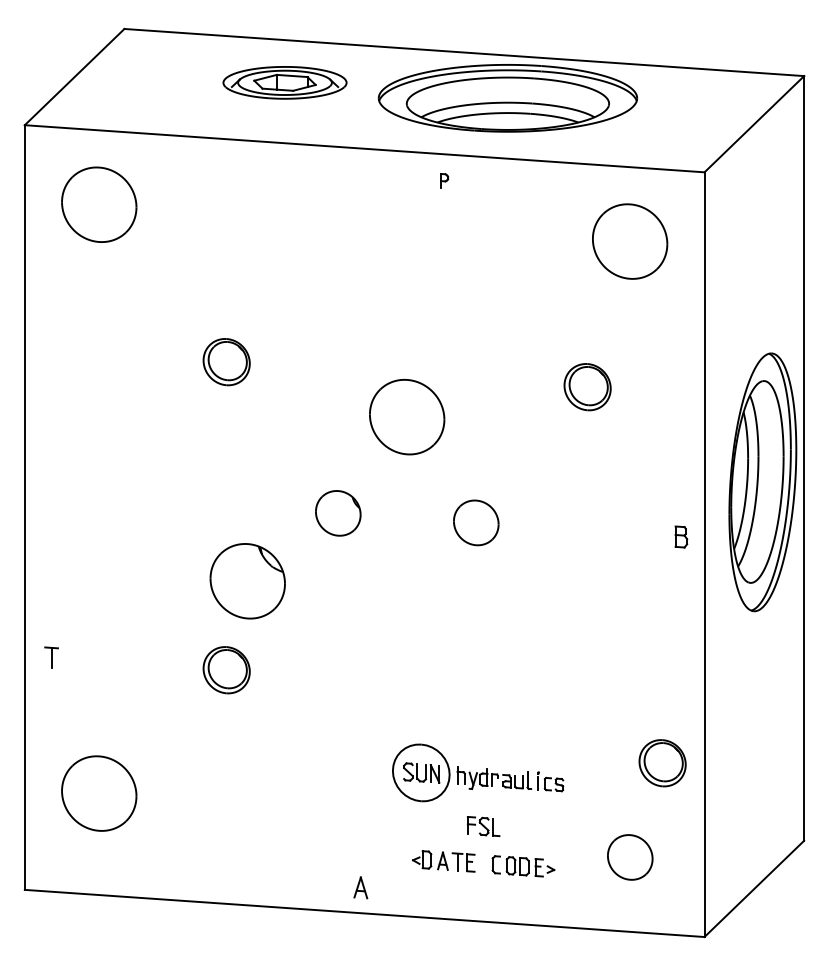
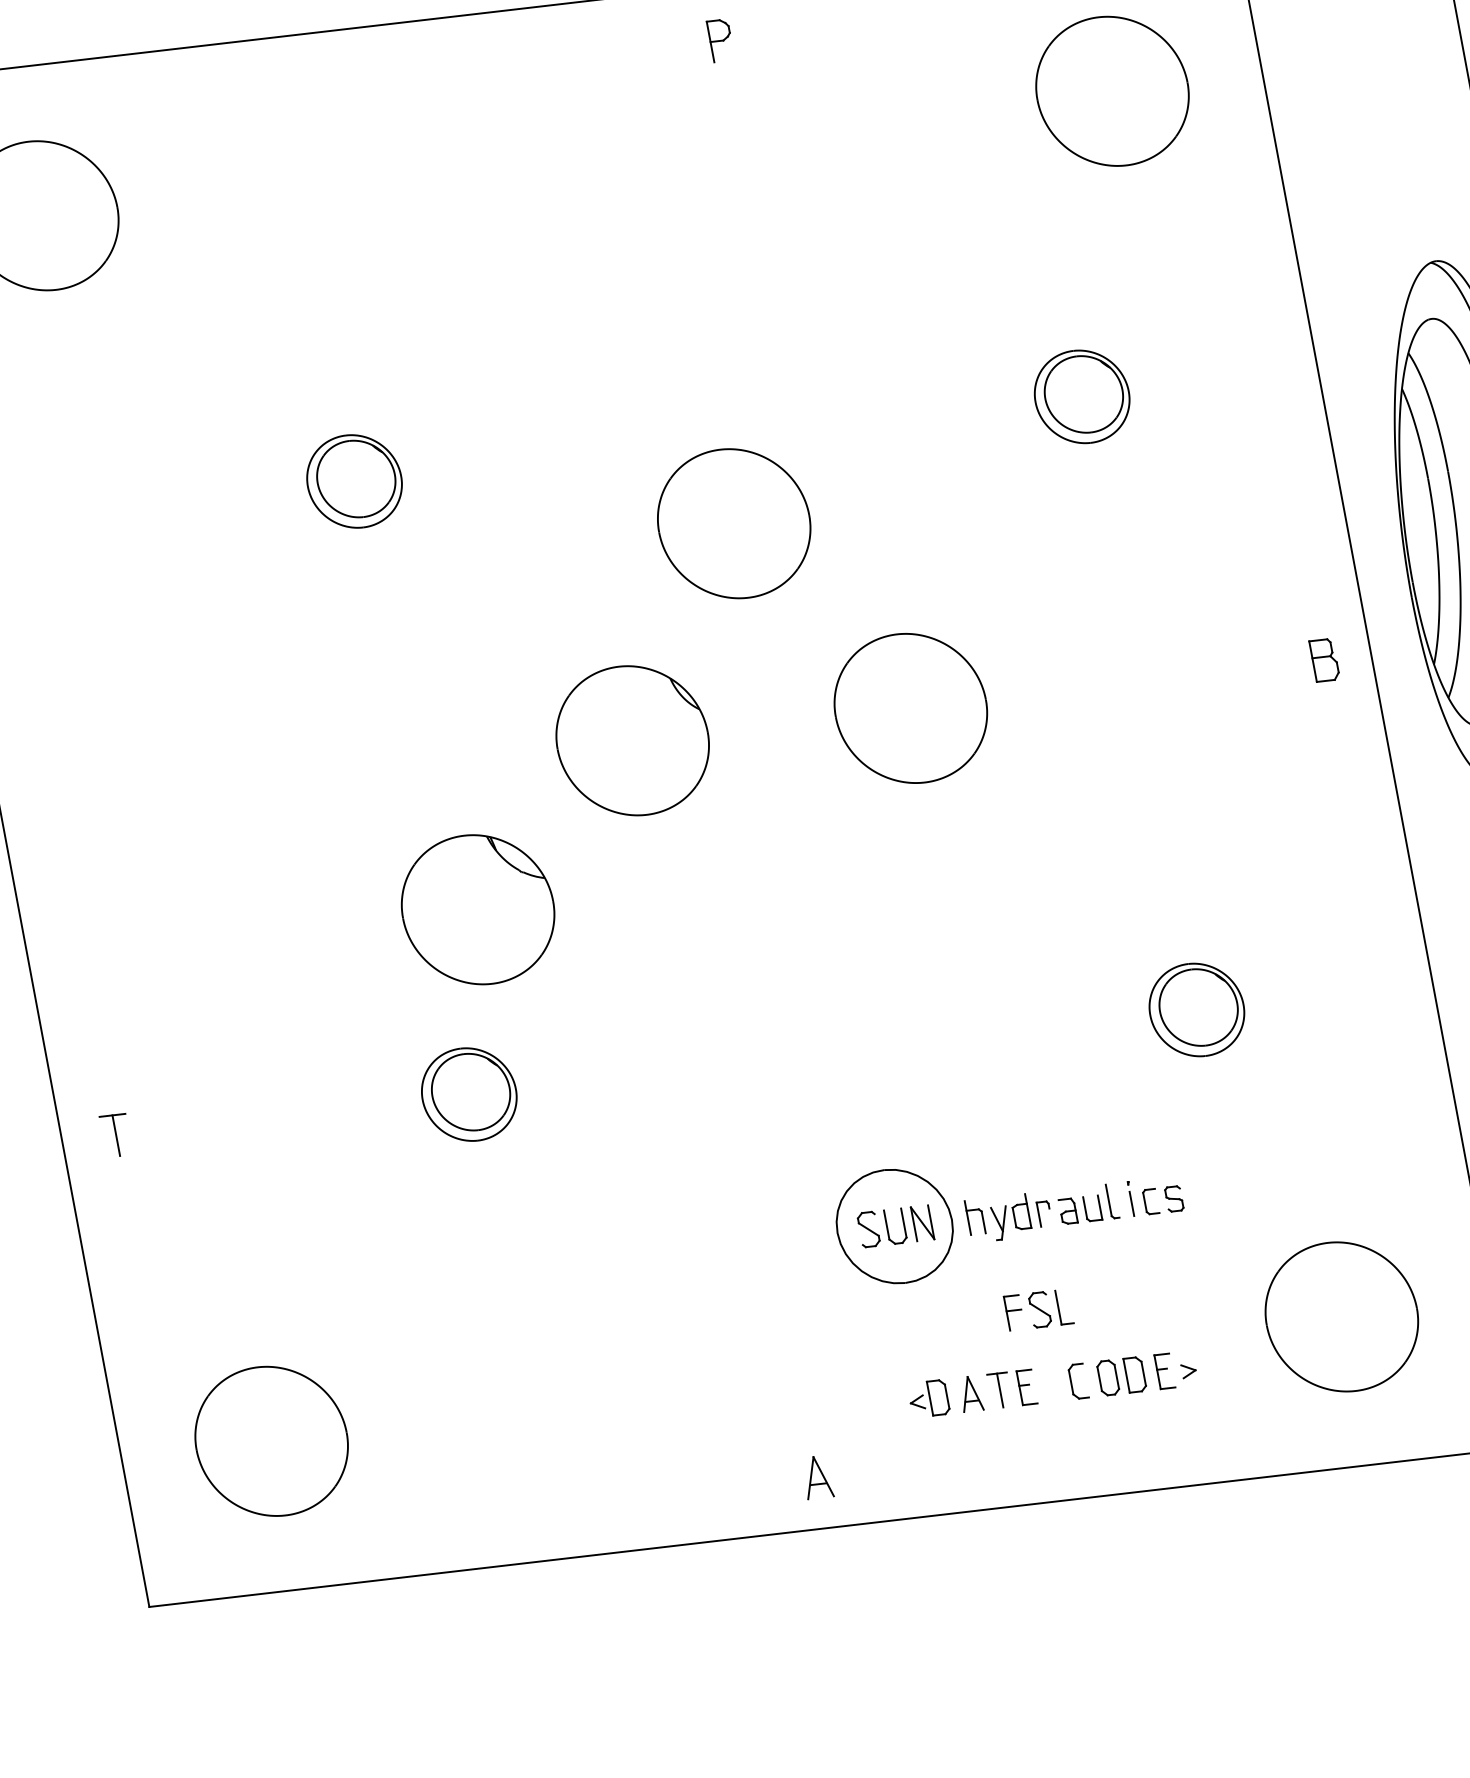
part: (444, 180) -> (720, 38), size x1.43
part: (338, 513) -> (633, 741), size x1.67
part: (476, 522) -> (911, 707), size x1.67
part: (662, 763) -> (1196, 1010), moved
part: (99, 793) -> (272, 1441), moved
part: (630, 857) -> (1342, 1316), size x1.67

